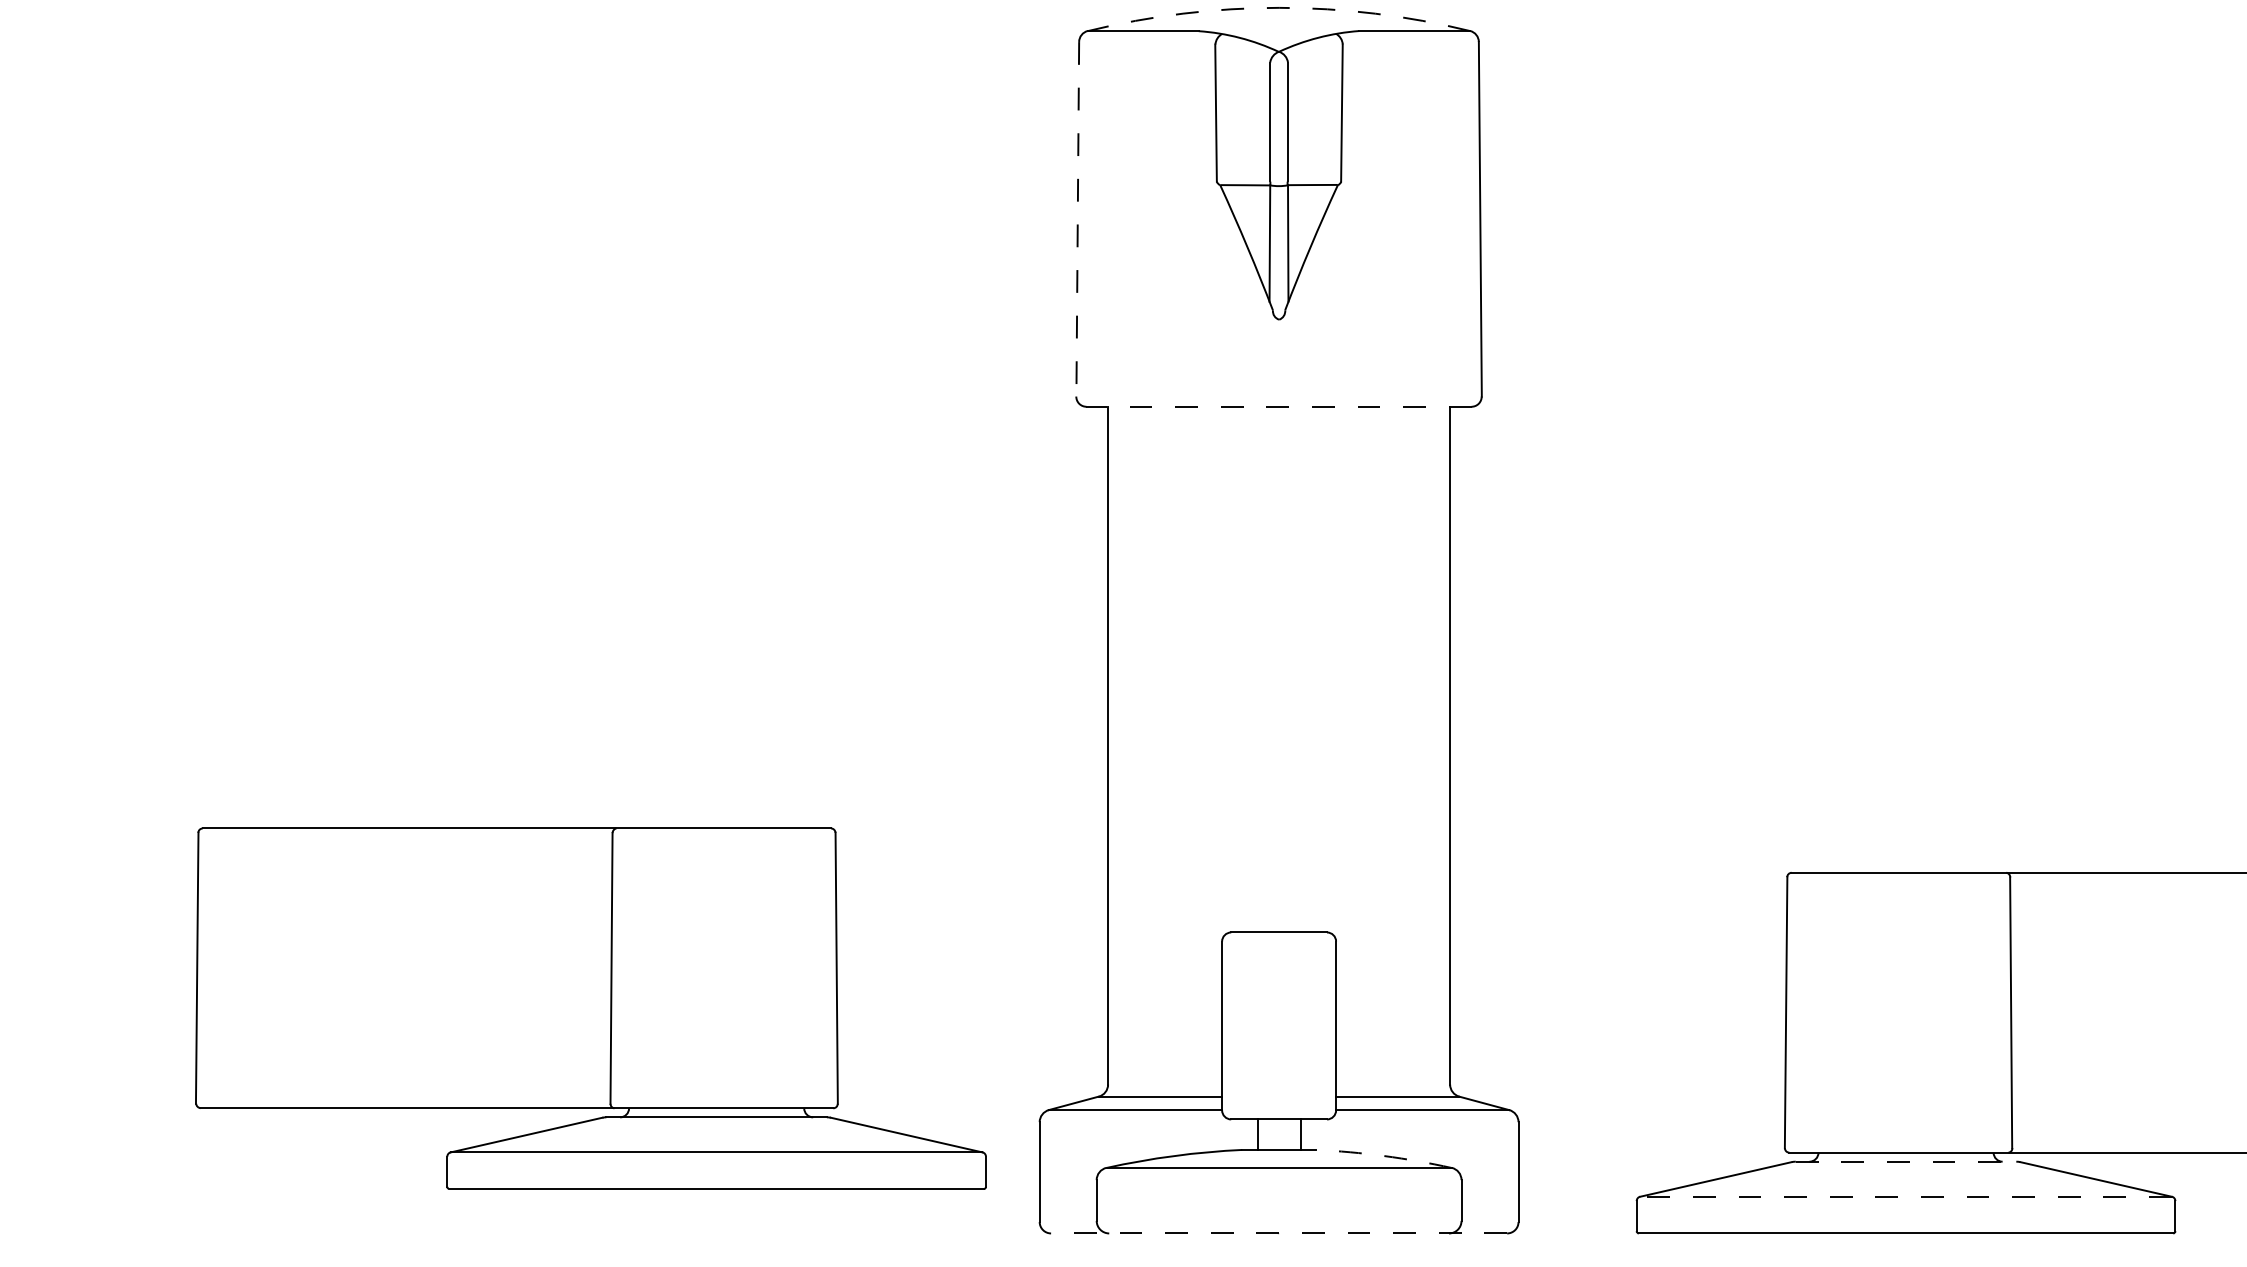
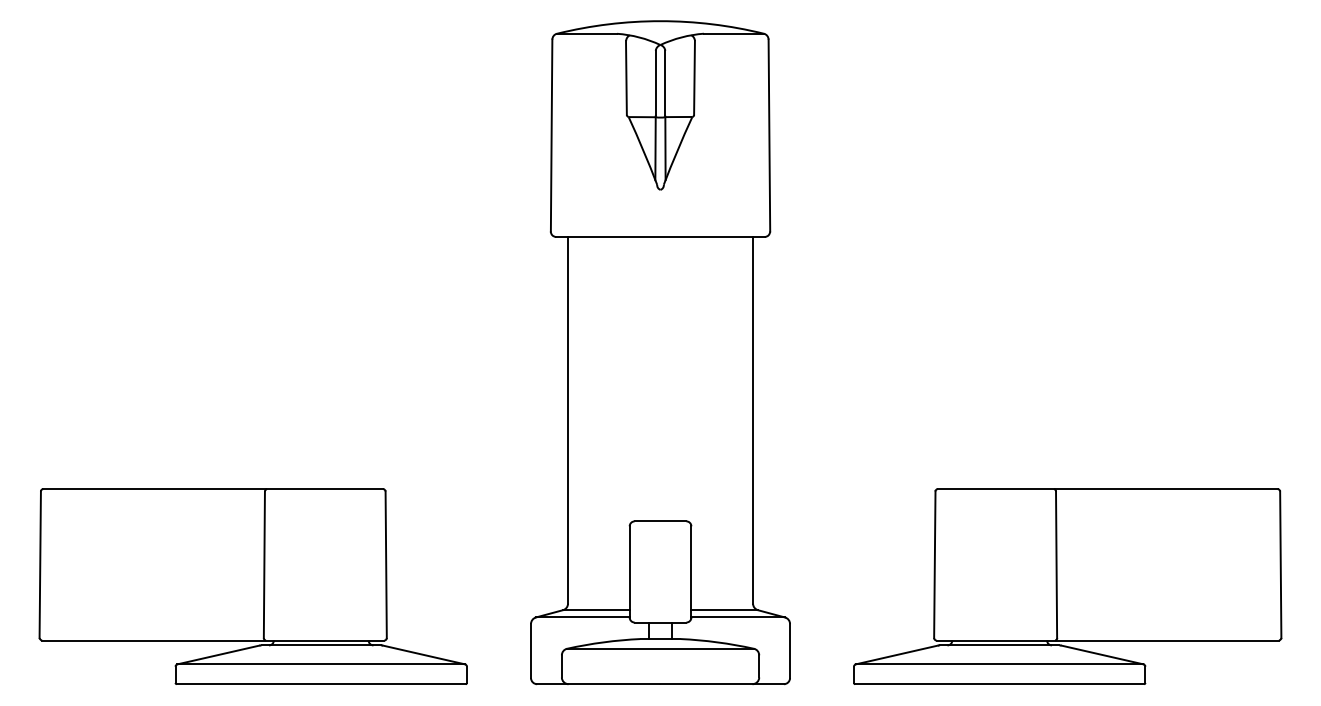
arc: (1279, 8) -> (660, 21), dashed -> solid
line: (1077, 219) -> (551, 135), dashed -> solid
line: (1277, 407) -> (659, 237), dashed -> solid
part: (589, 1008) -> (252, 586), moved
arc: (1384, 1156) -> (717, 642), dashed -> solid
line: (1905, 1161) -> (999, 645), dashed -> solid
line: (1905, 1197) -> (999, 664), dashed -> solid
line: (1279, 1233) -> (660, 684), dashed -> solid

